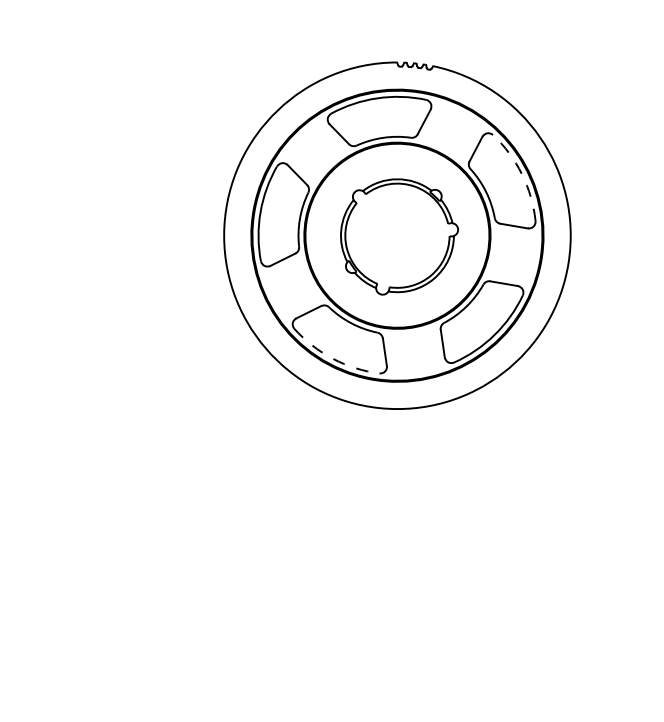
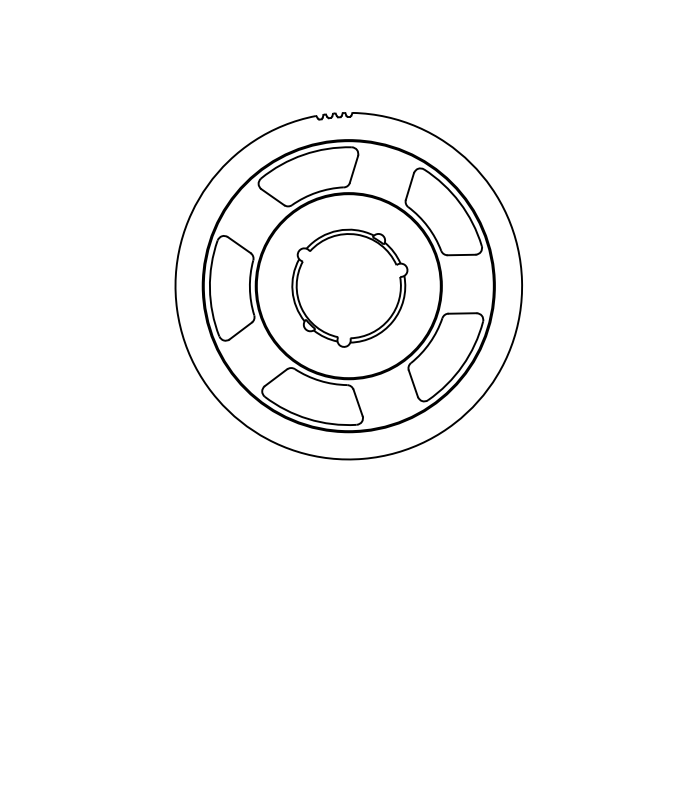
arc: (521, 174) -> (459, 202), dashed -> solid
arc: (333, 359) -> (308, 419), dashed -> solid

